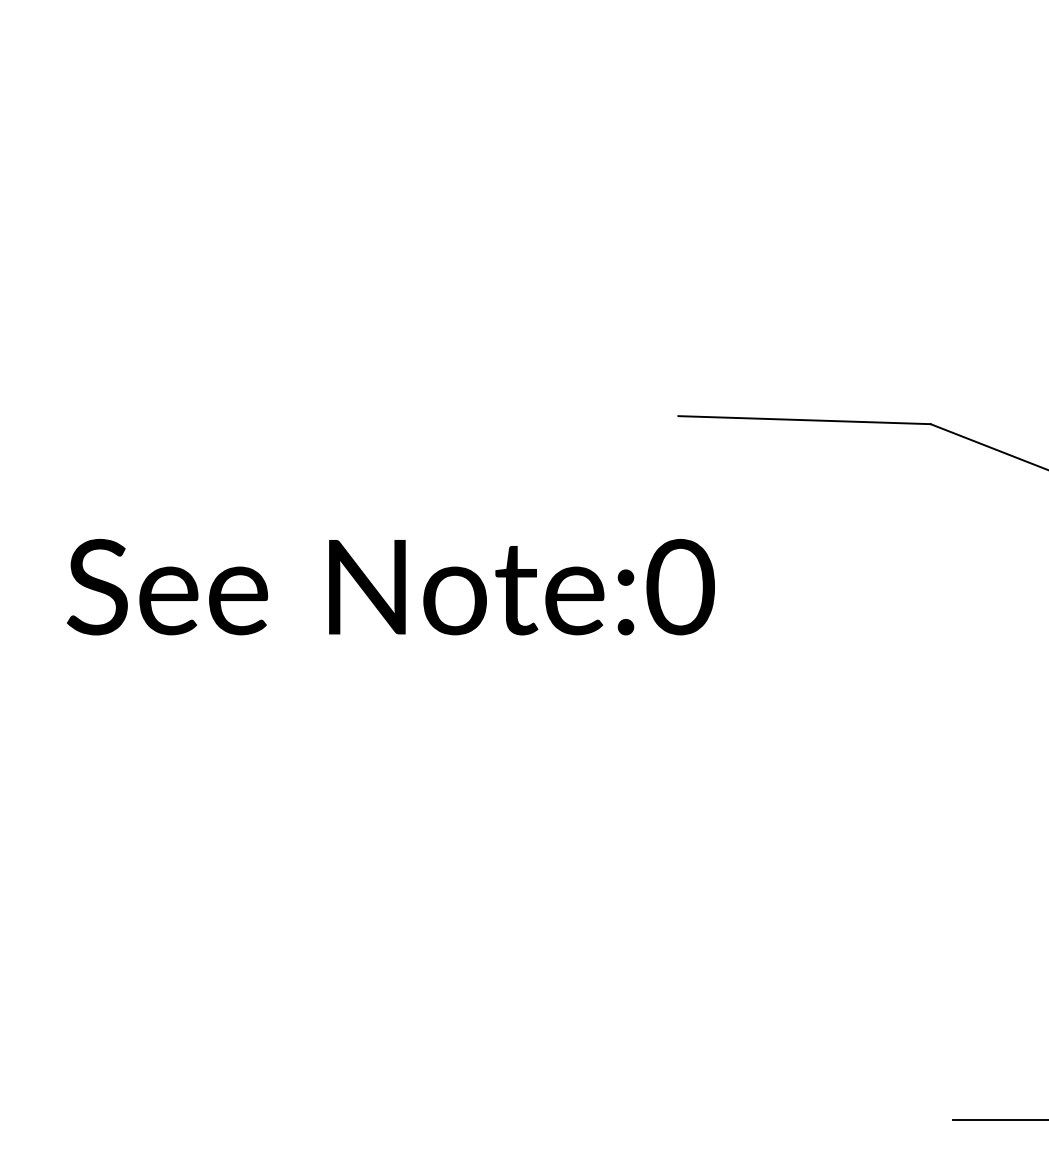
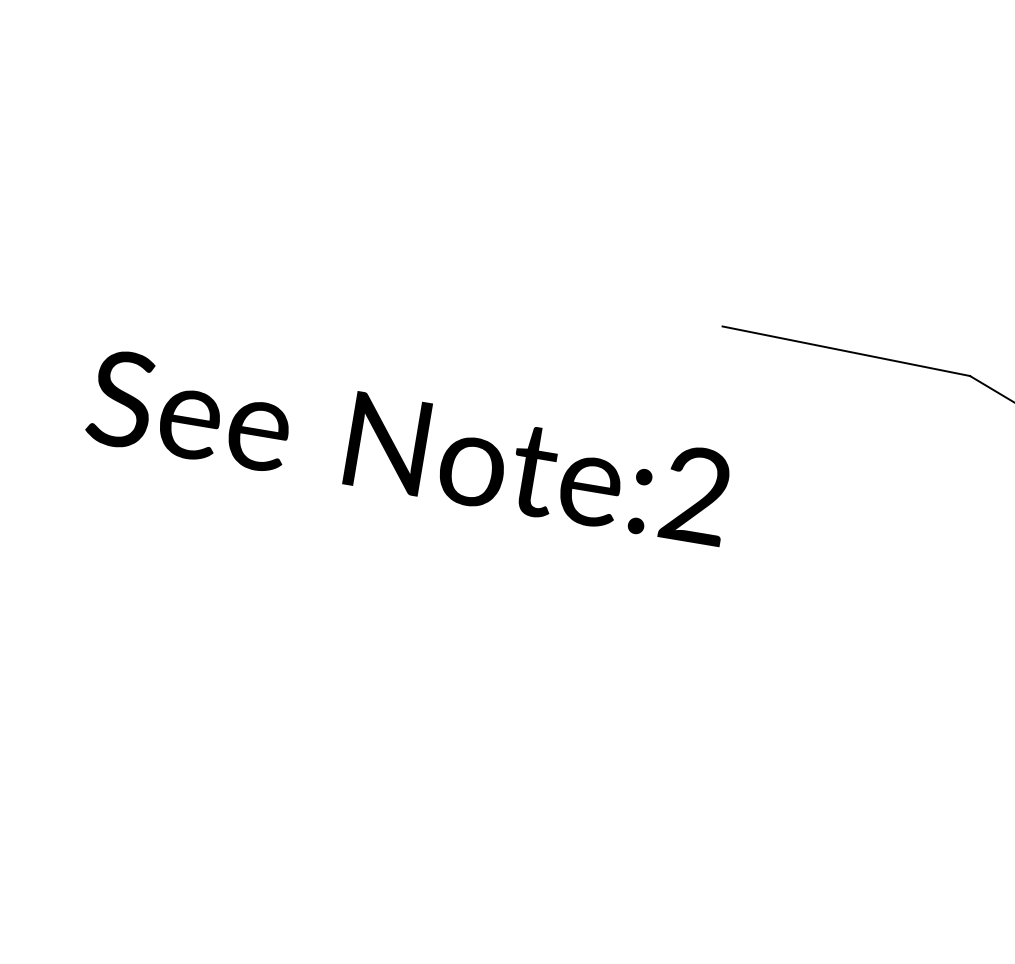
text: (680, 587) -> (696, 495), Note:0 -> Note:2

